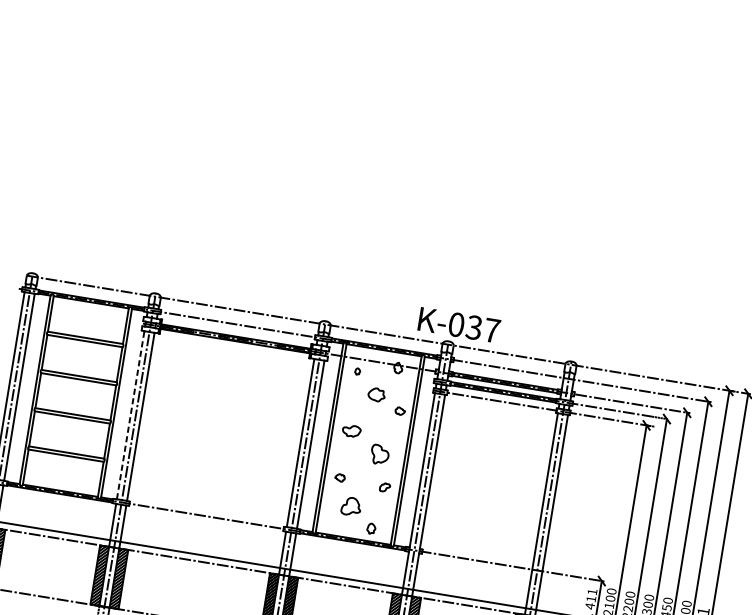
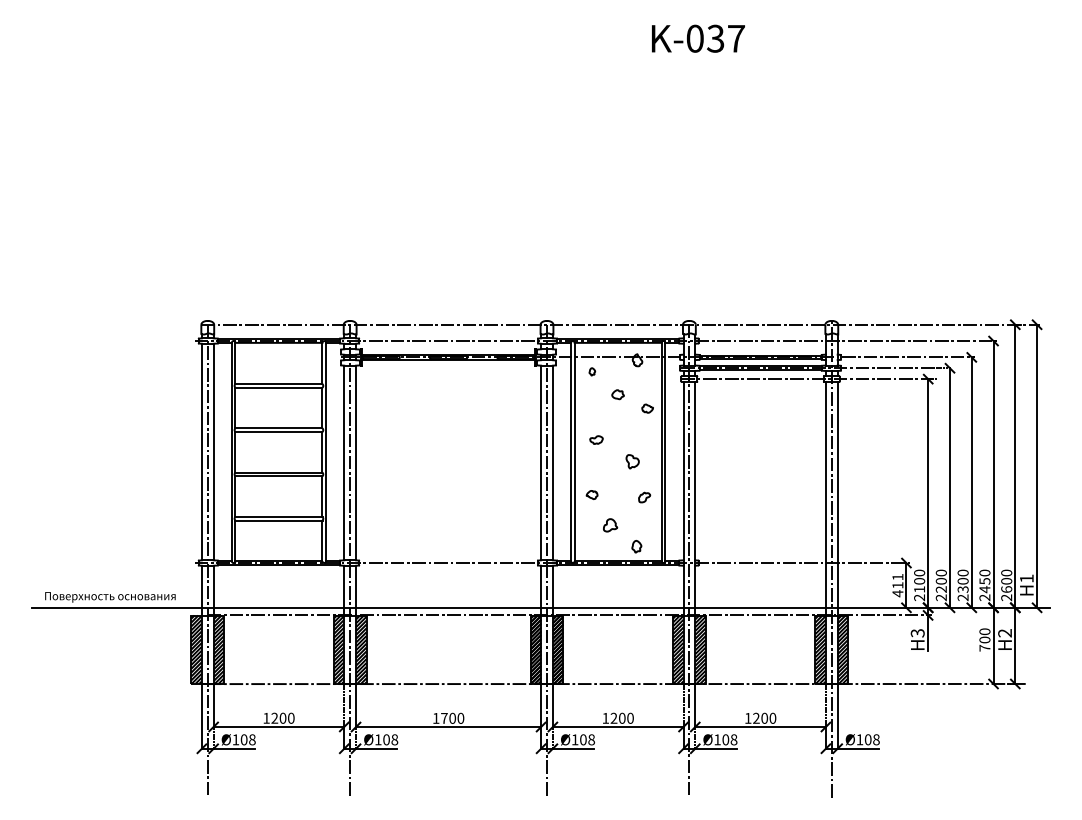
text: (459, 325) -> (698, 38), moved
part: (376, 394) -> (617, 394), size x0.62
line: (130, 414) -> (344, 462), dashed -> solid
part: (351, 430) -> (596, 439), size x0.62
part: (379, 454) -> (632, 461), size x0.62
part: (351, 506) -> (610, 525), size x0.62

